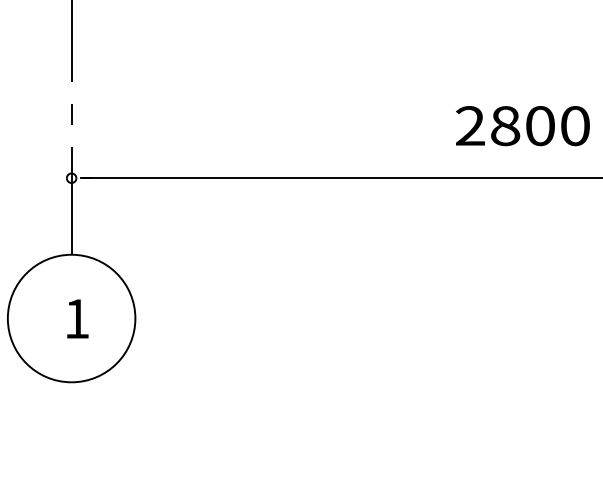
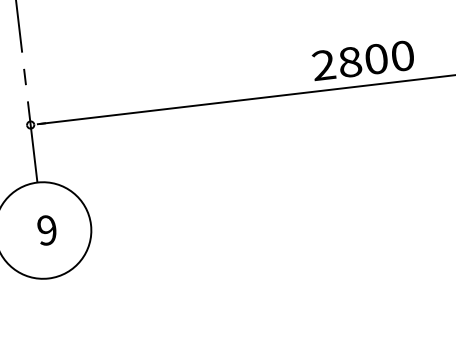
text: (522, 126) -> (363, 61), moved
text: (77, 318) -> (47, 229), 1 -> 9

